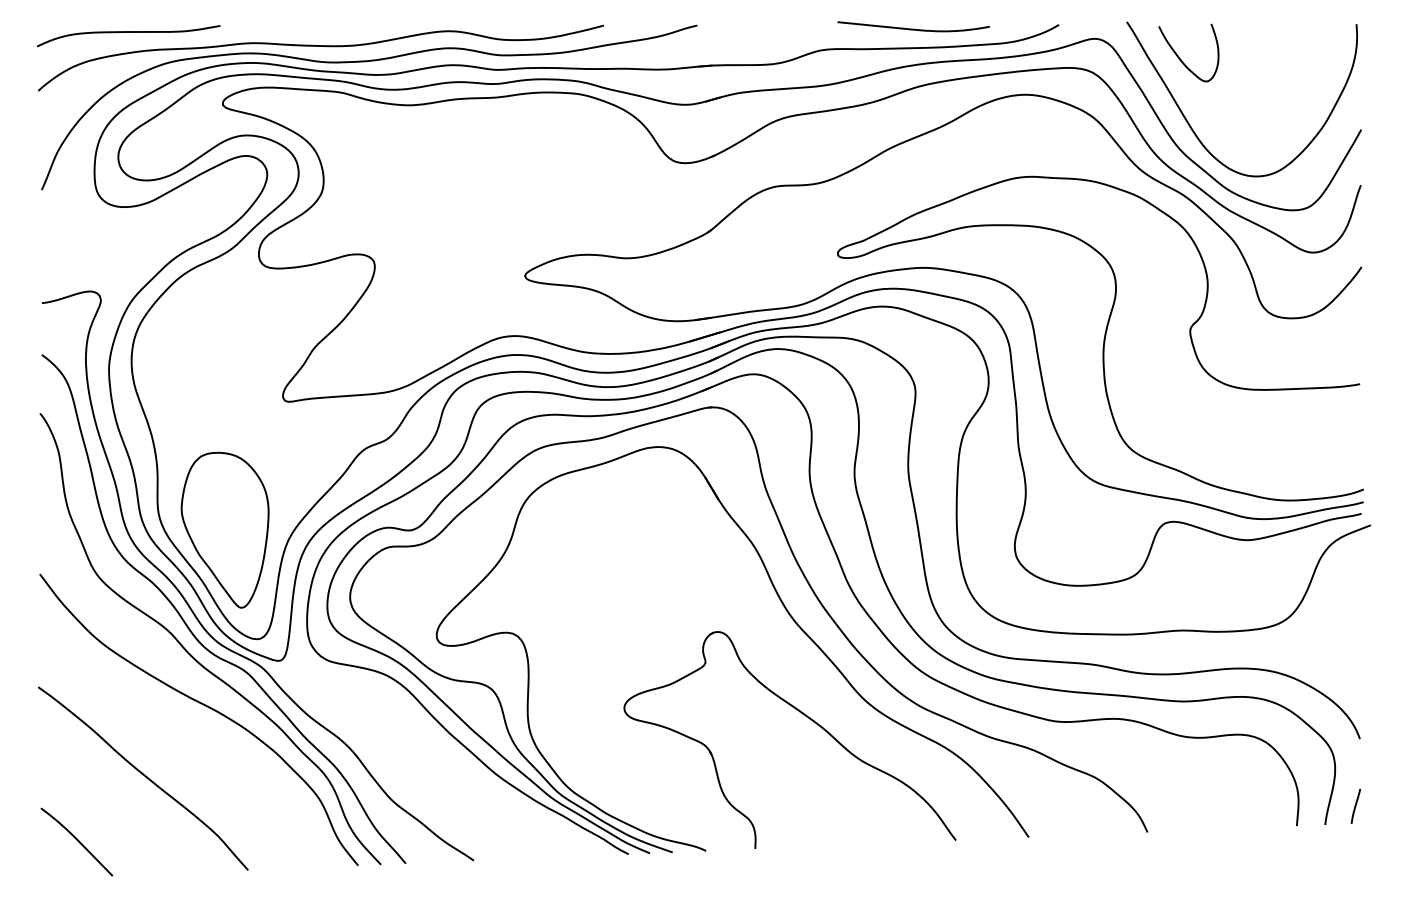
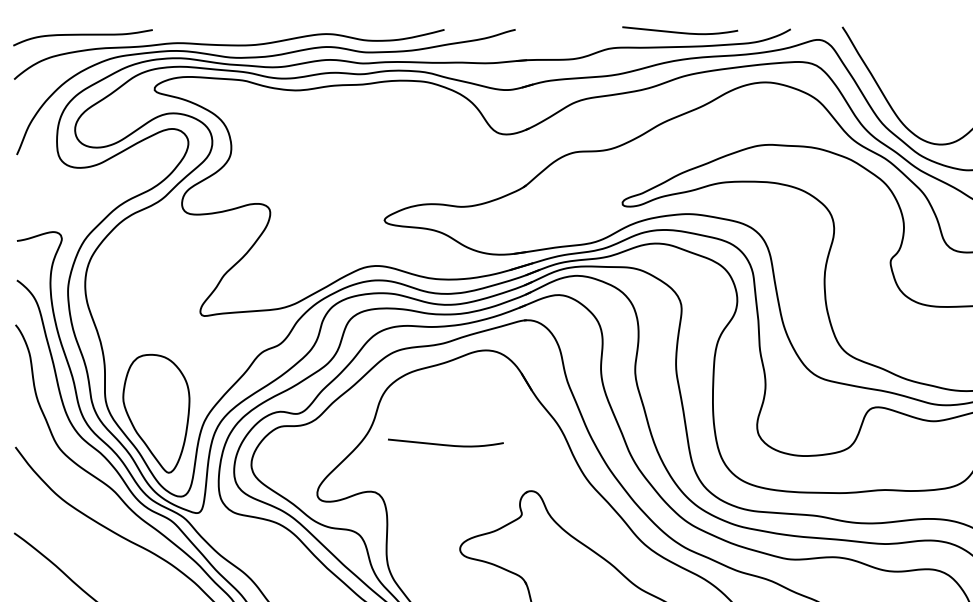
curve: (1179, 56) -> (882, 53), removed
curve: (605, 570) -> (445, 444), added

